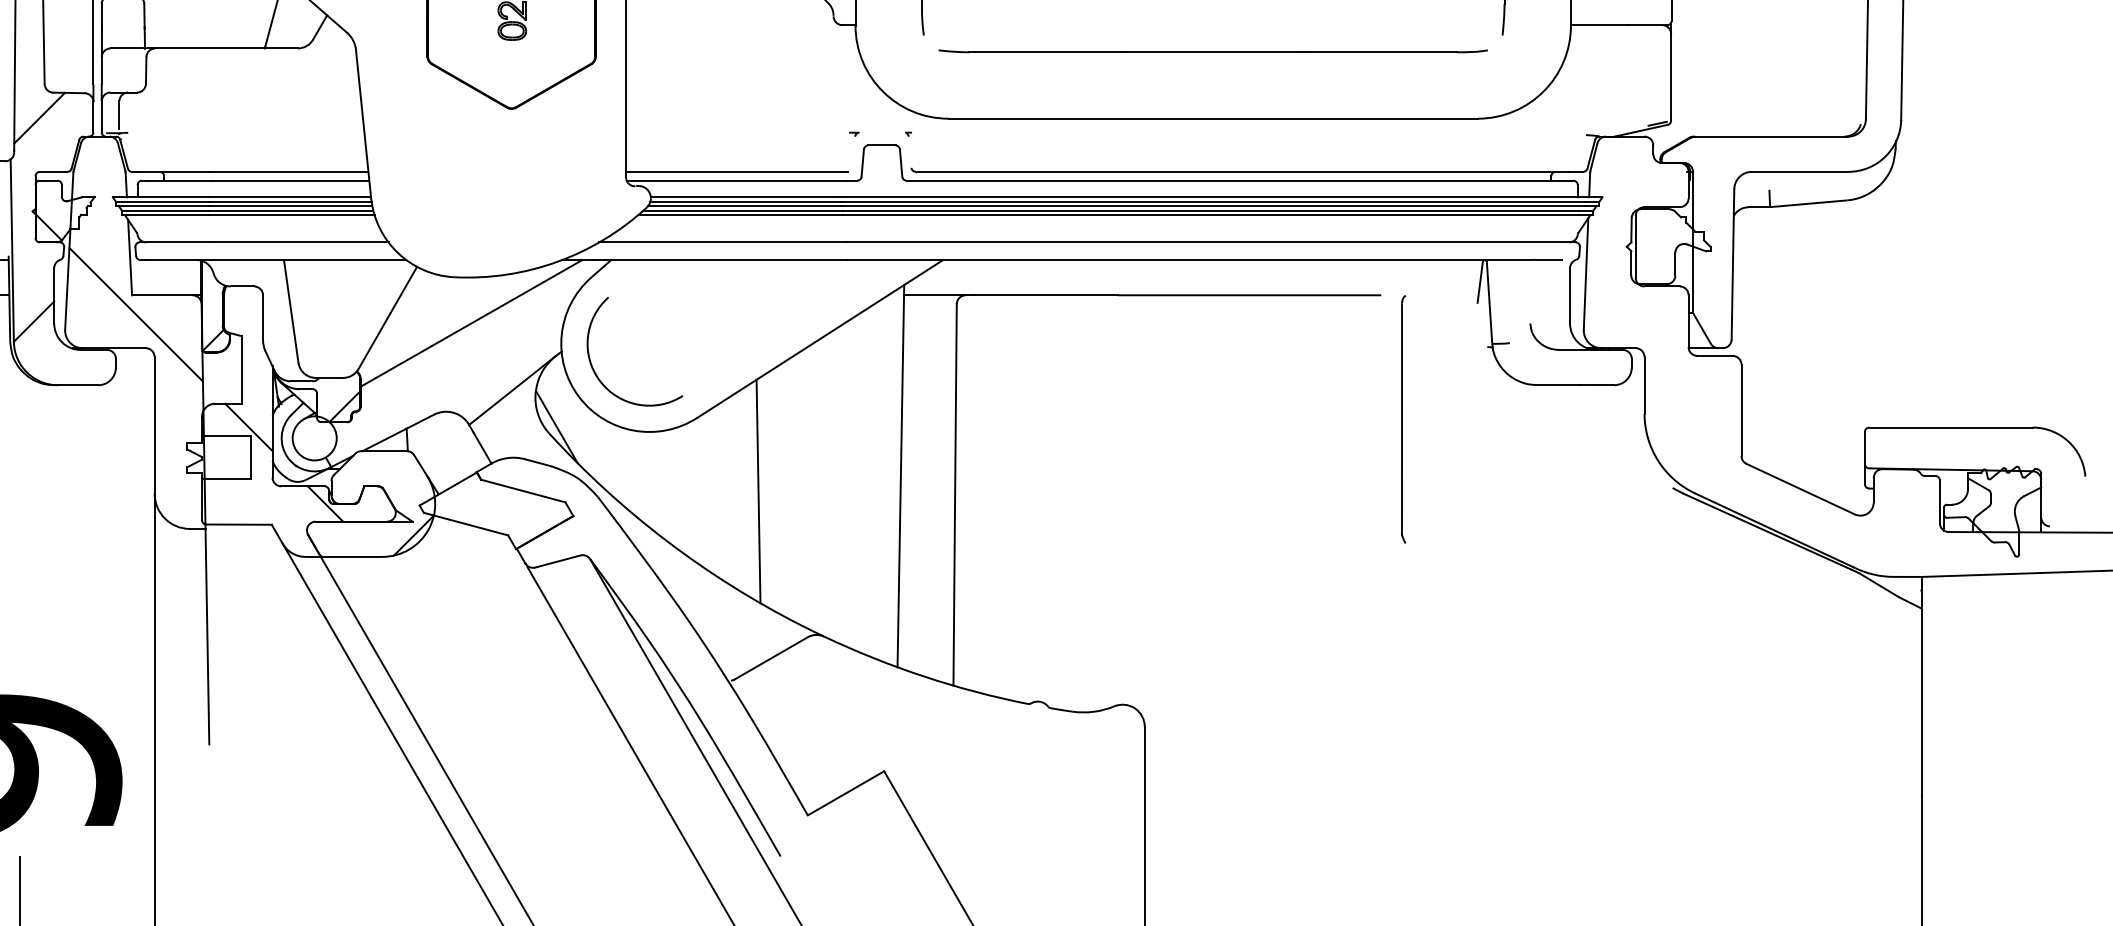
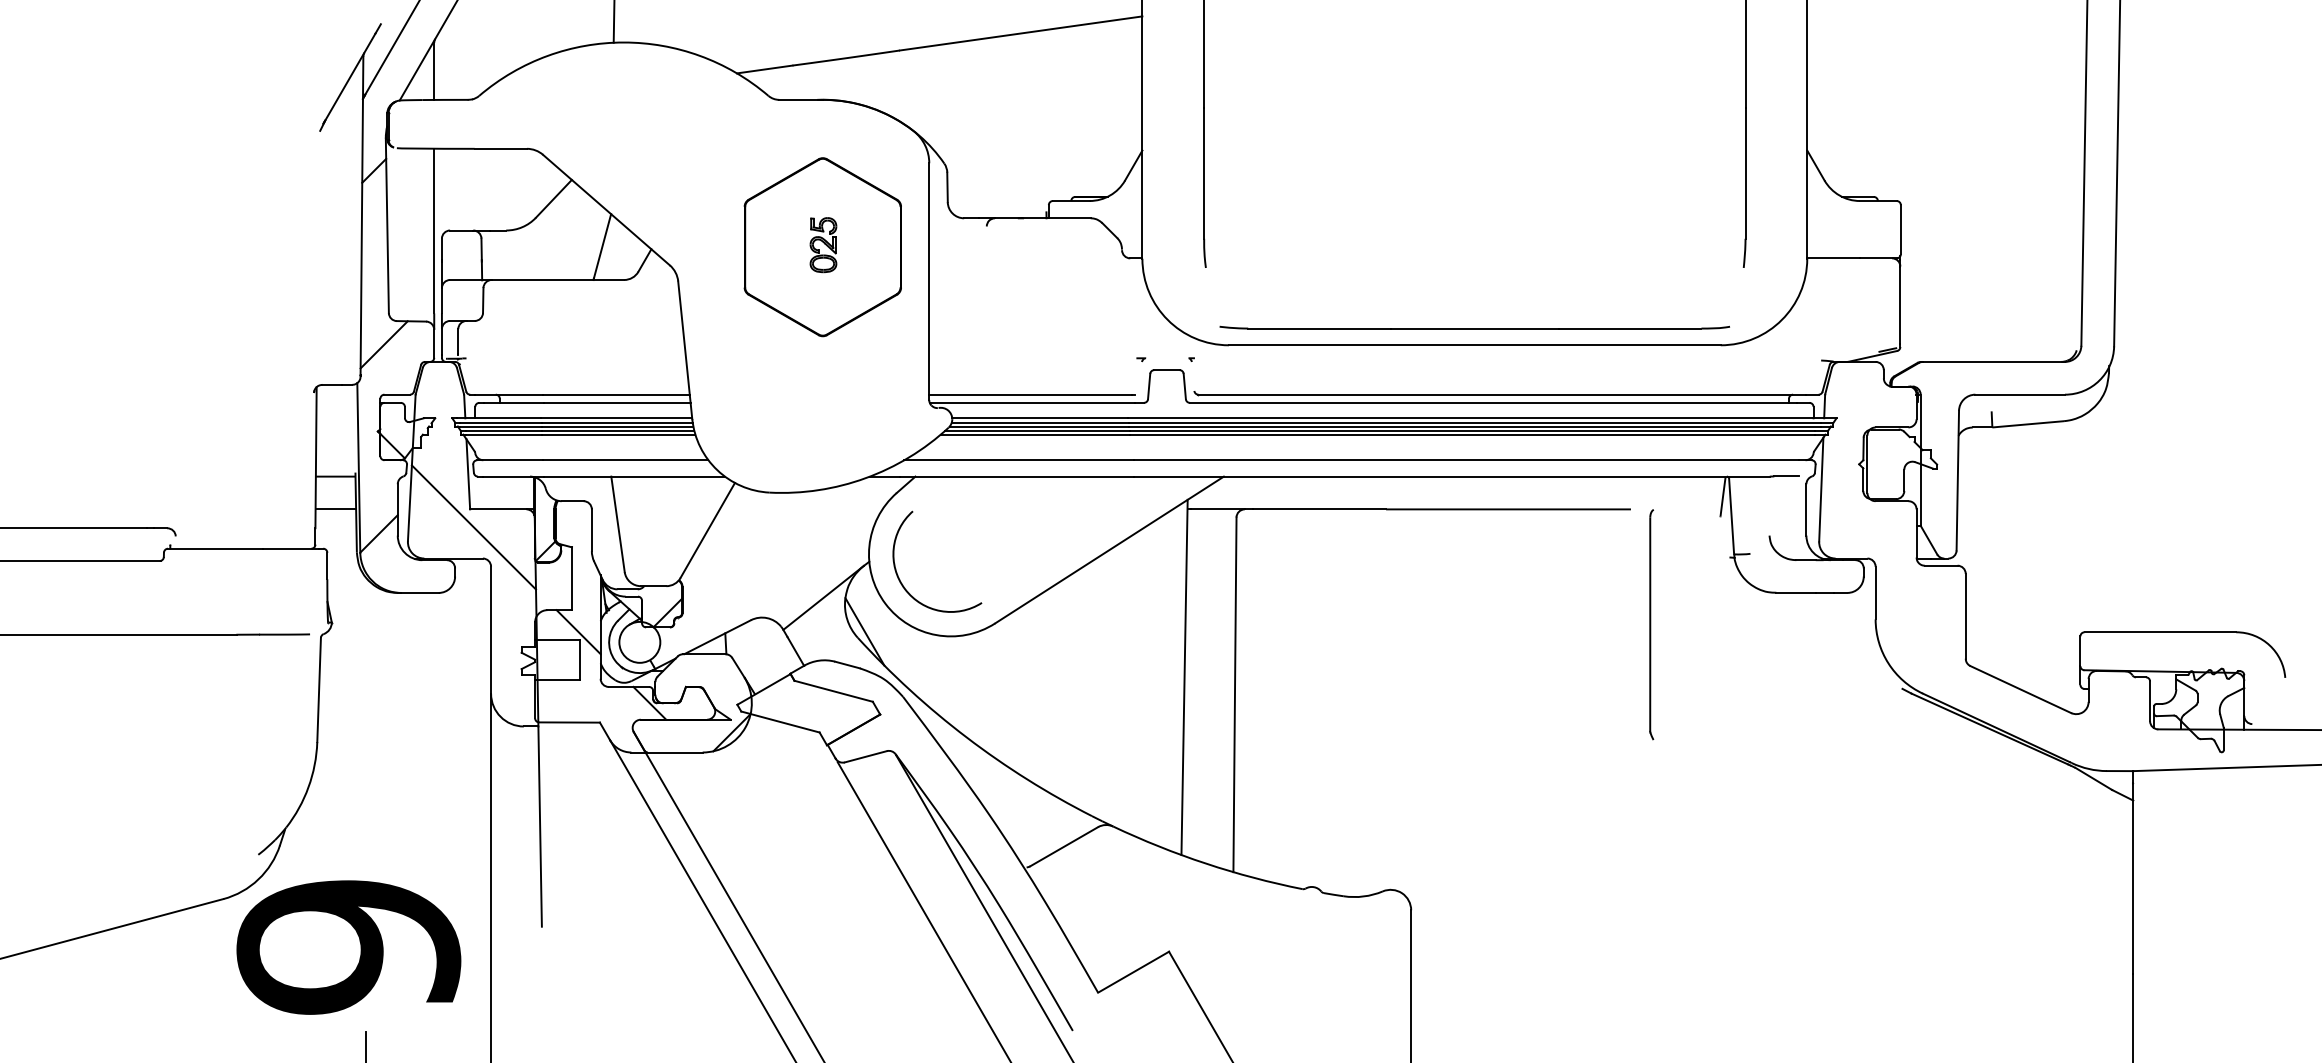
part: (1212, 51) -> (1474, 327), moved
line: (471, 323) -> (785, 535), removed
line: (758, 491) -> (1052, 691), removed

